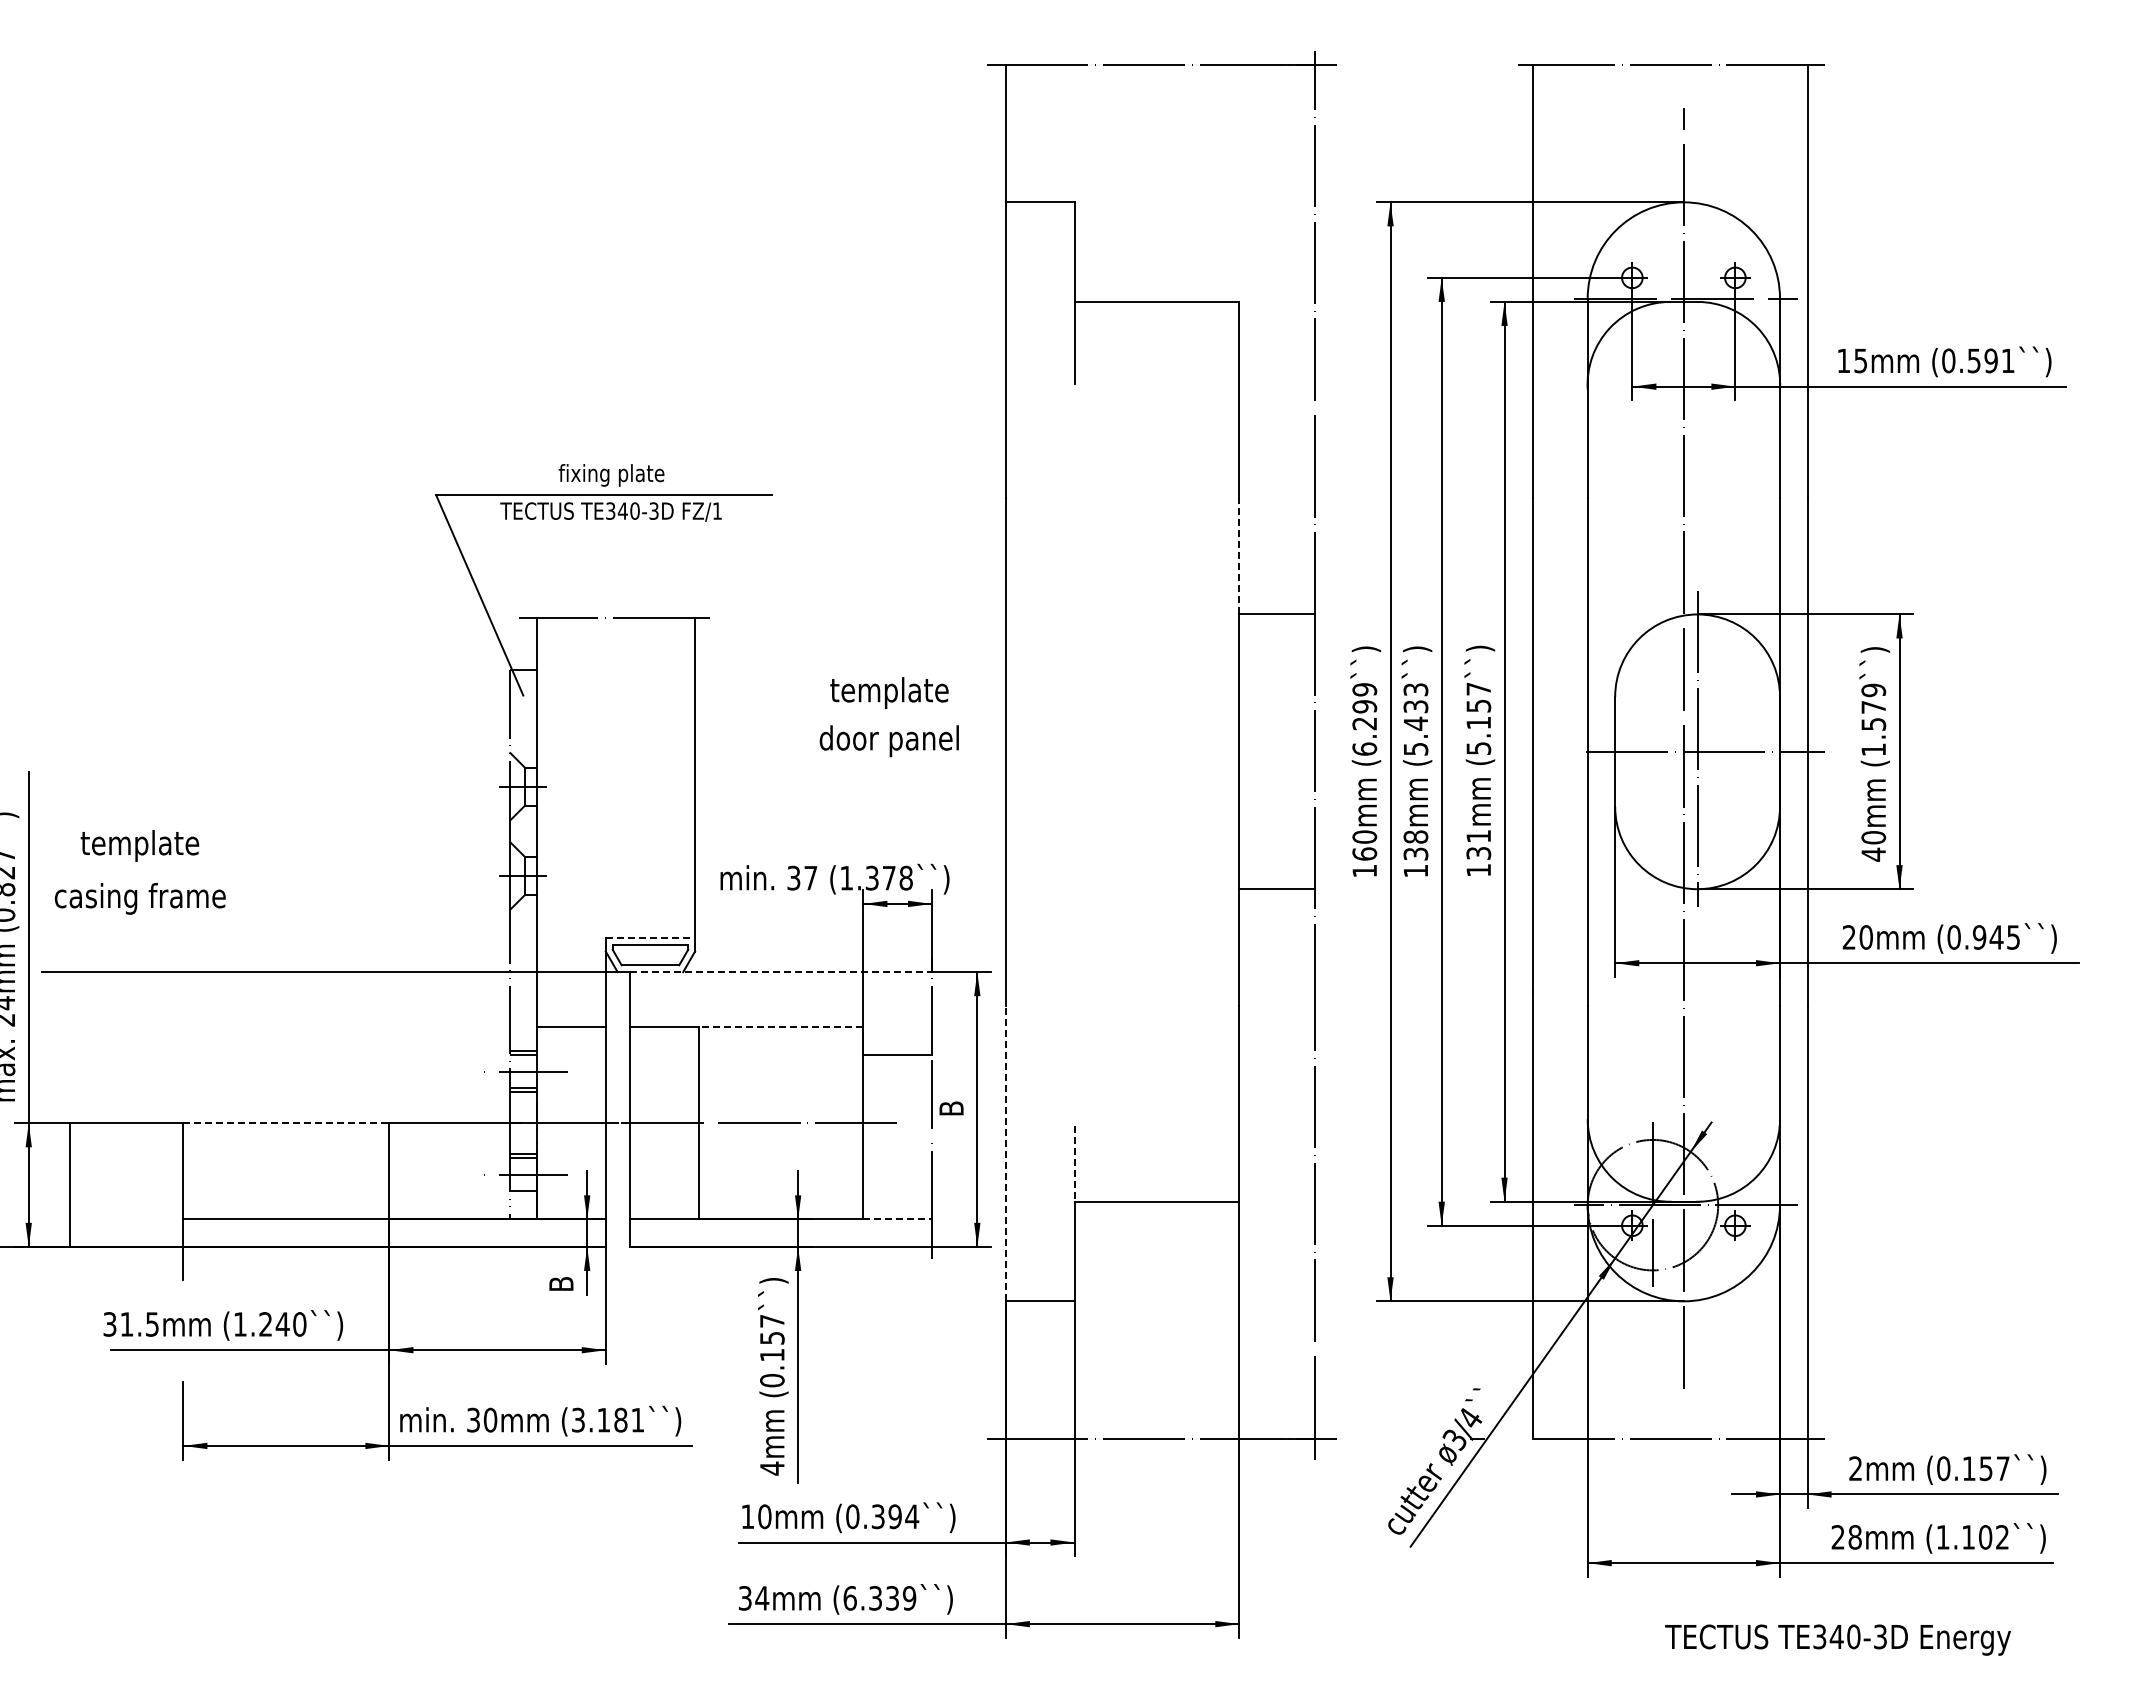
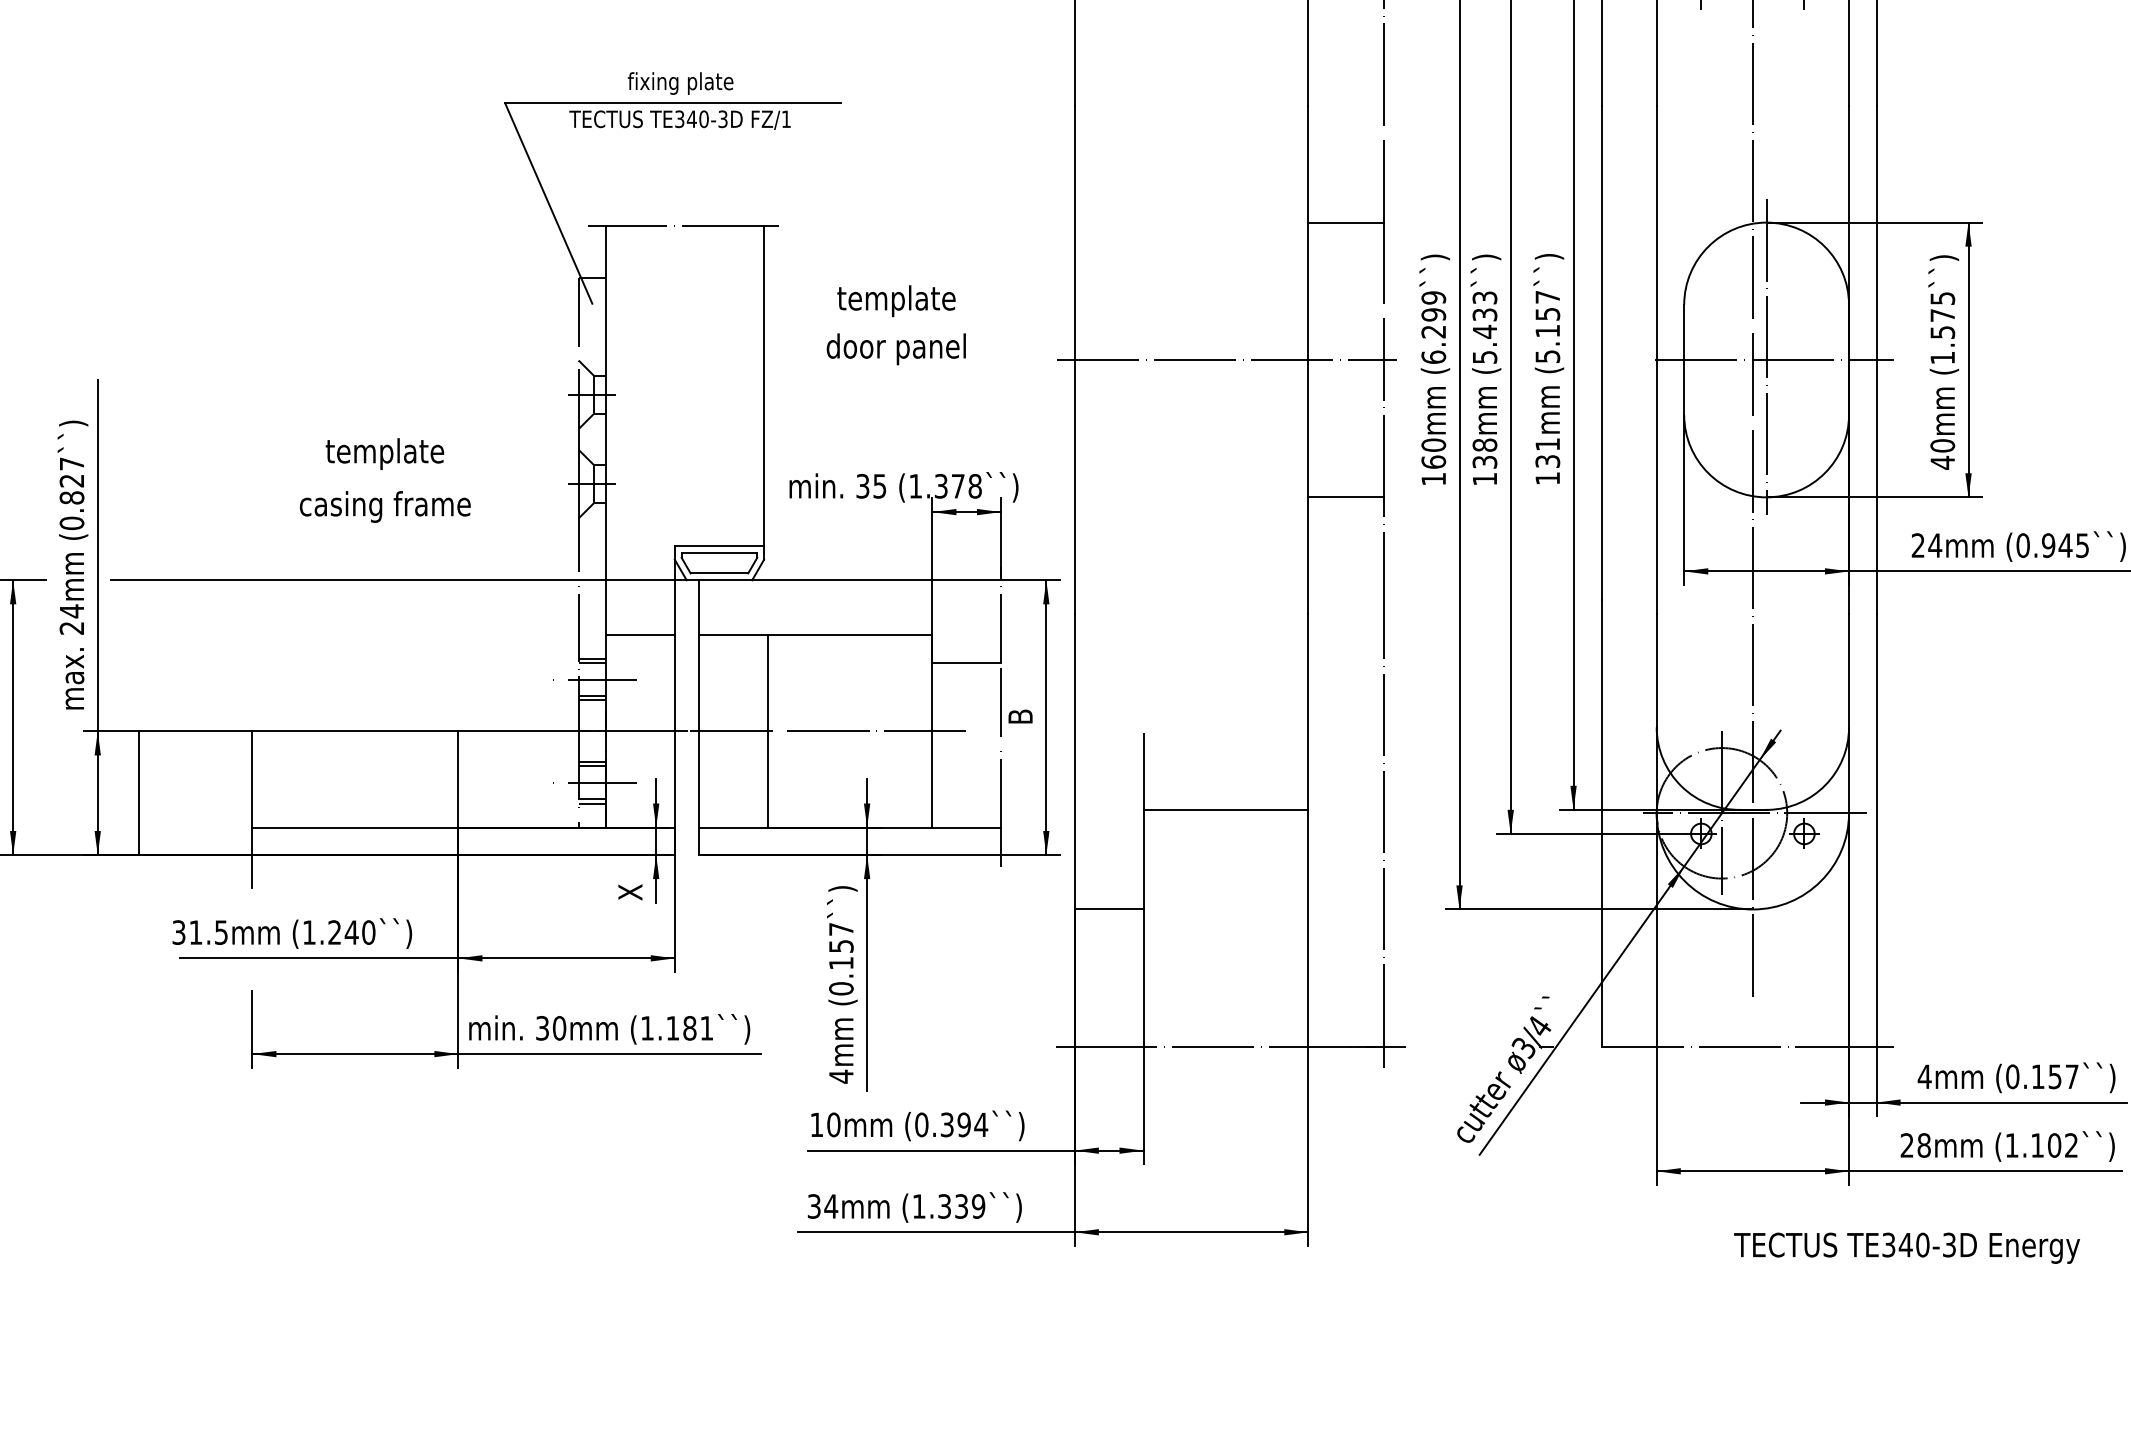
line: (1239, 555) -> (1308, 163), dashed -> solid
text: (1873, 690) -> (1942, 298), 1.579 -> 1.575
text: (888, 717) -> (895, 325), moved
line: (1158, 751) -> (1227, 359), added
text: (139, 872) -> (384, 480), moved
text: (810, 878) -> (879, 486), 37 -> 35
line: (650, 937) -> (719, 545), dashed -> solid
text: (1866, 937) -> (1935, 545), 20mm -> 24mm
line: (781, 972) -> (850, 580), dashed -> solid
line: (780, 1027) -> (849, 635), dashed -> solid
line: (286, 1123) -> (355, 731), dashed -> solid
line: (1005, 1153) -> (1074, 761), dashed -> solid
line: (1074, 1163) -> (1143, 771), dashed -> solid
line: (523, 1195) -> (592, 803), added
line: (898, 1219) -> (967, 827), dashed -> solid
text: (561, 1284) -> (630, 892), B -> X
text: (578, 1419) -> (647, 1027), (3.181``) -> (1.181``)
text: (1855, 1468) -> (1924, 1076), 2mm -> 4mm
text: (849, 1598) -> (918, 1206), 6.339 -> 1.339

